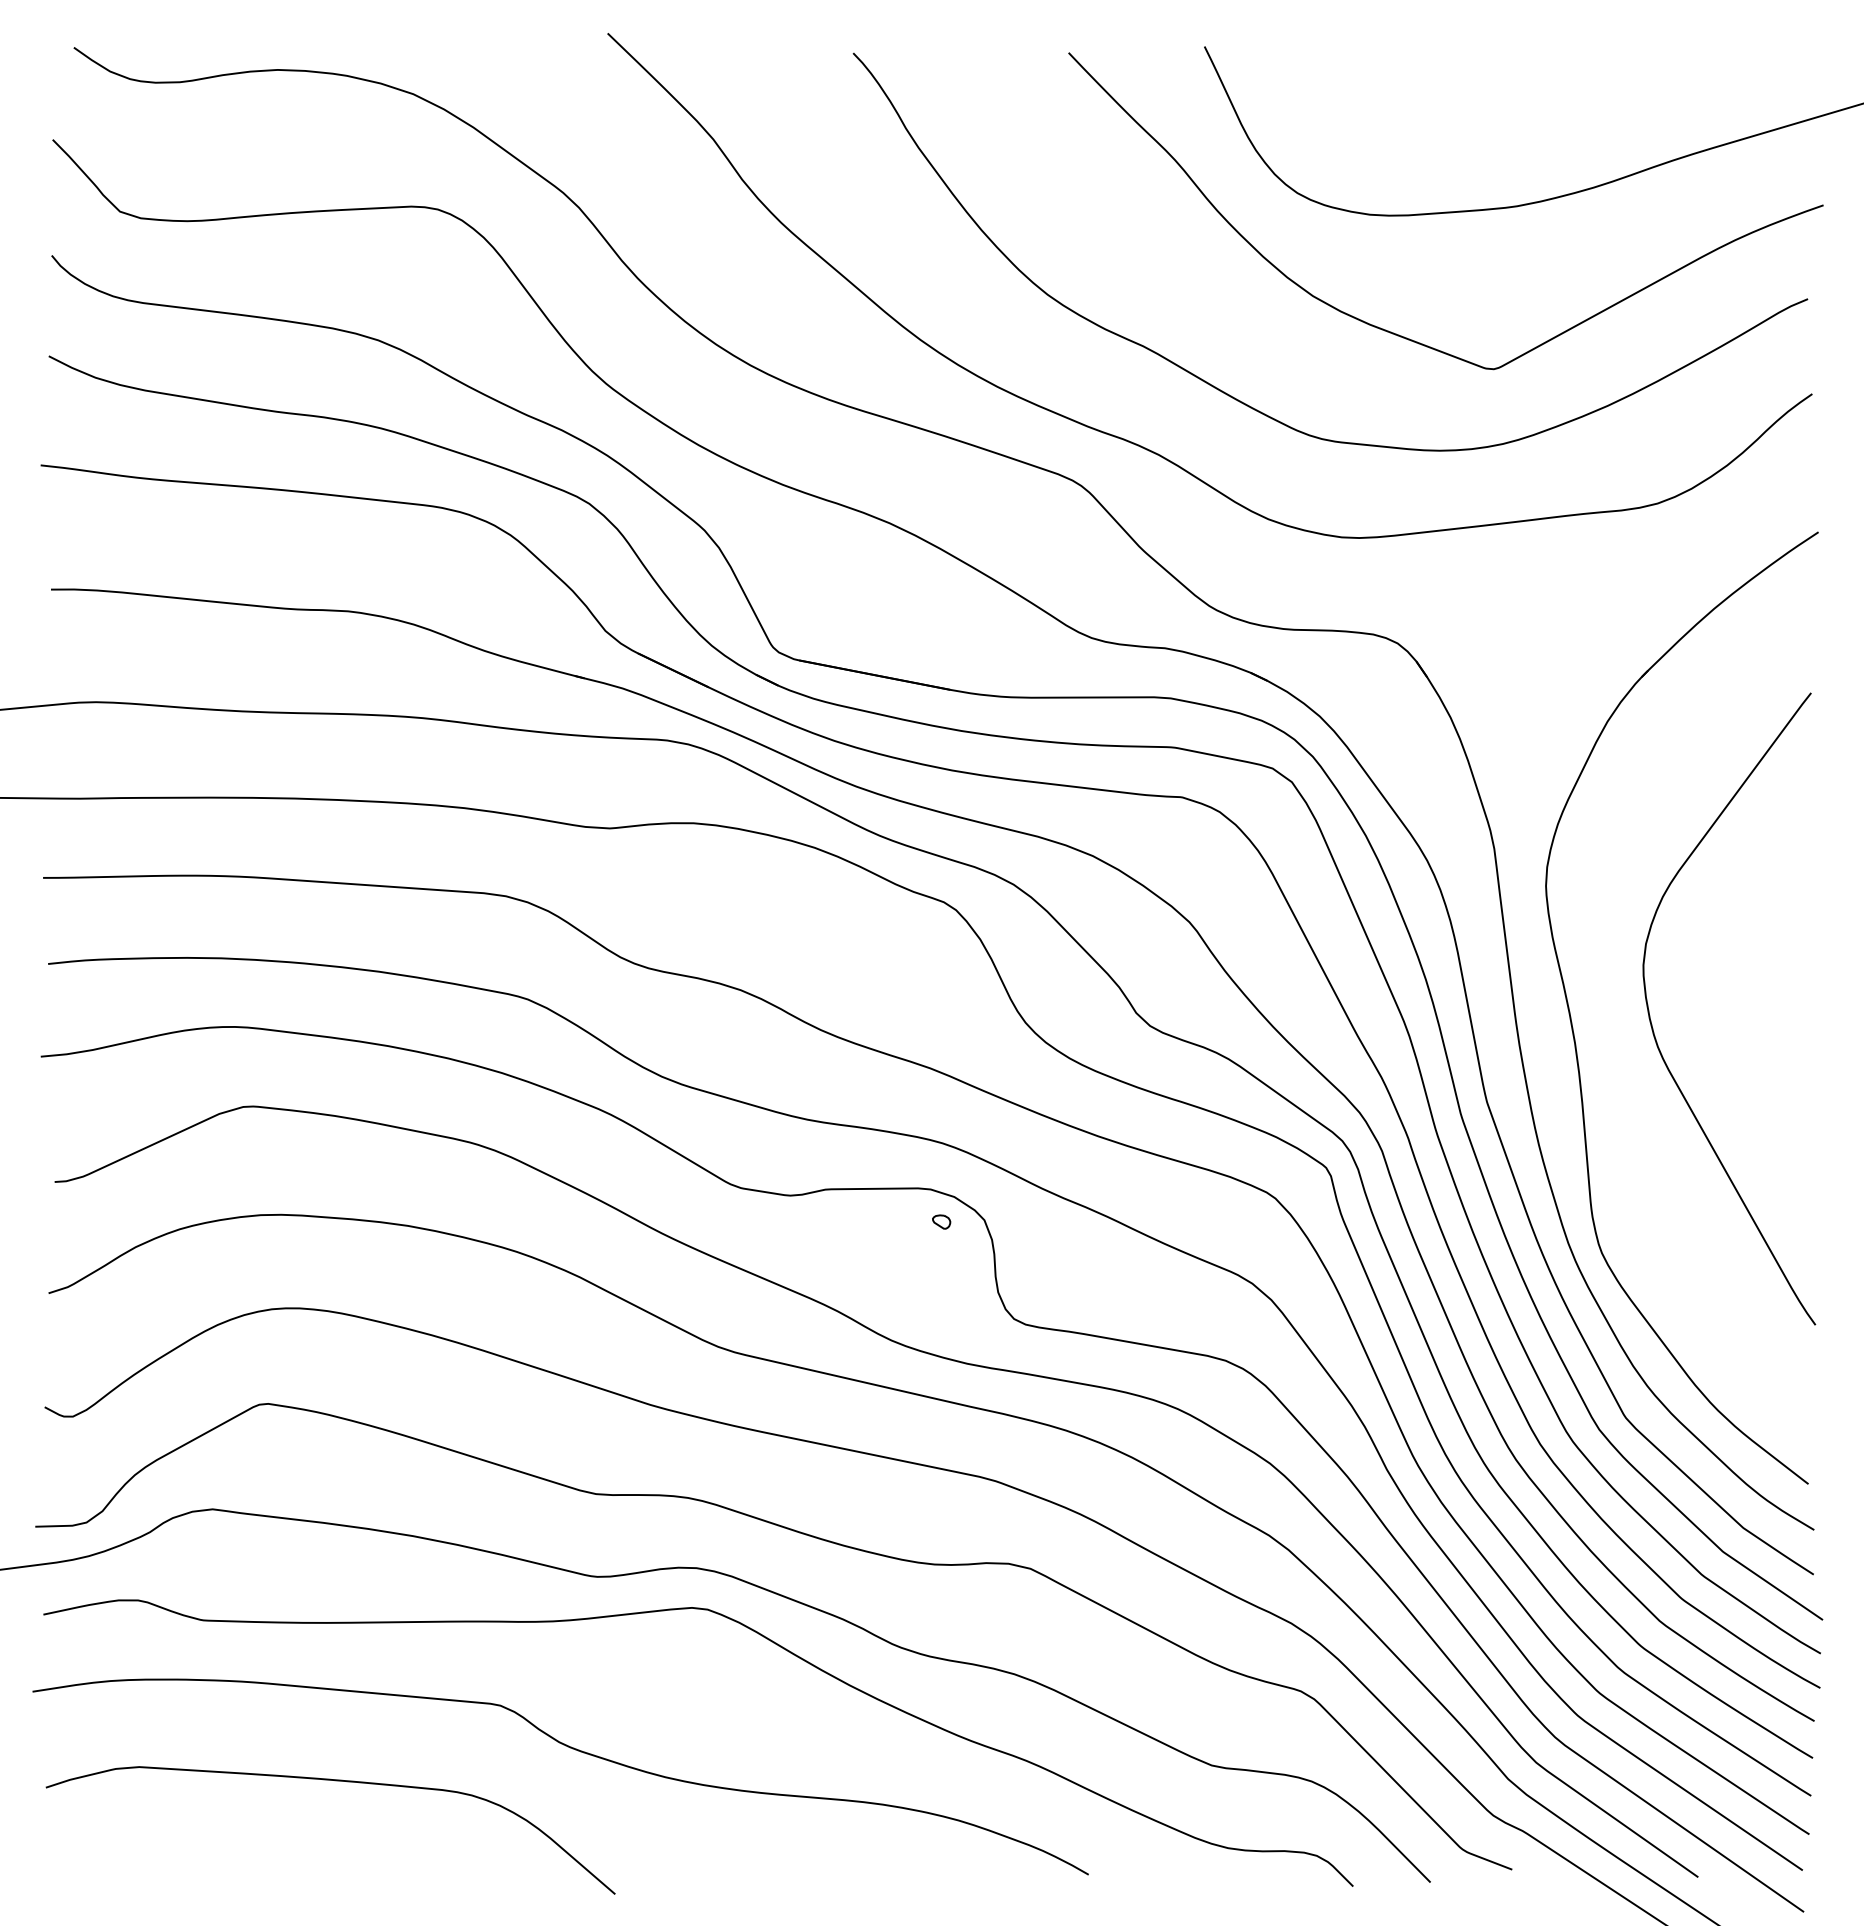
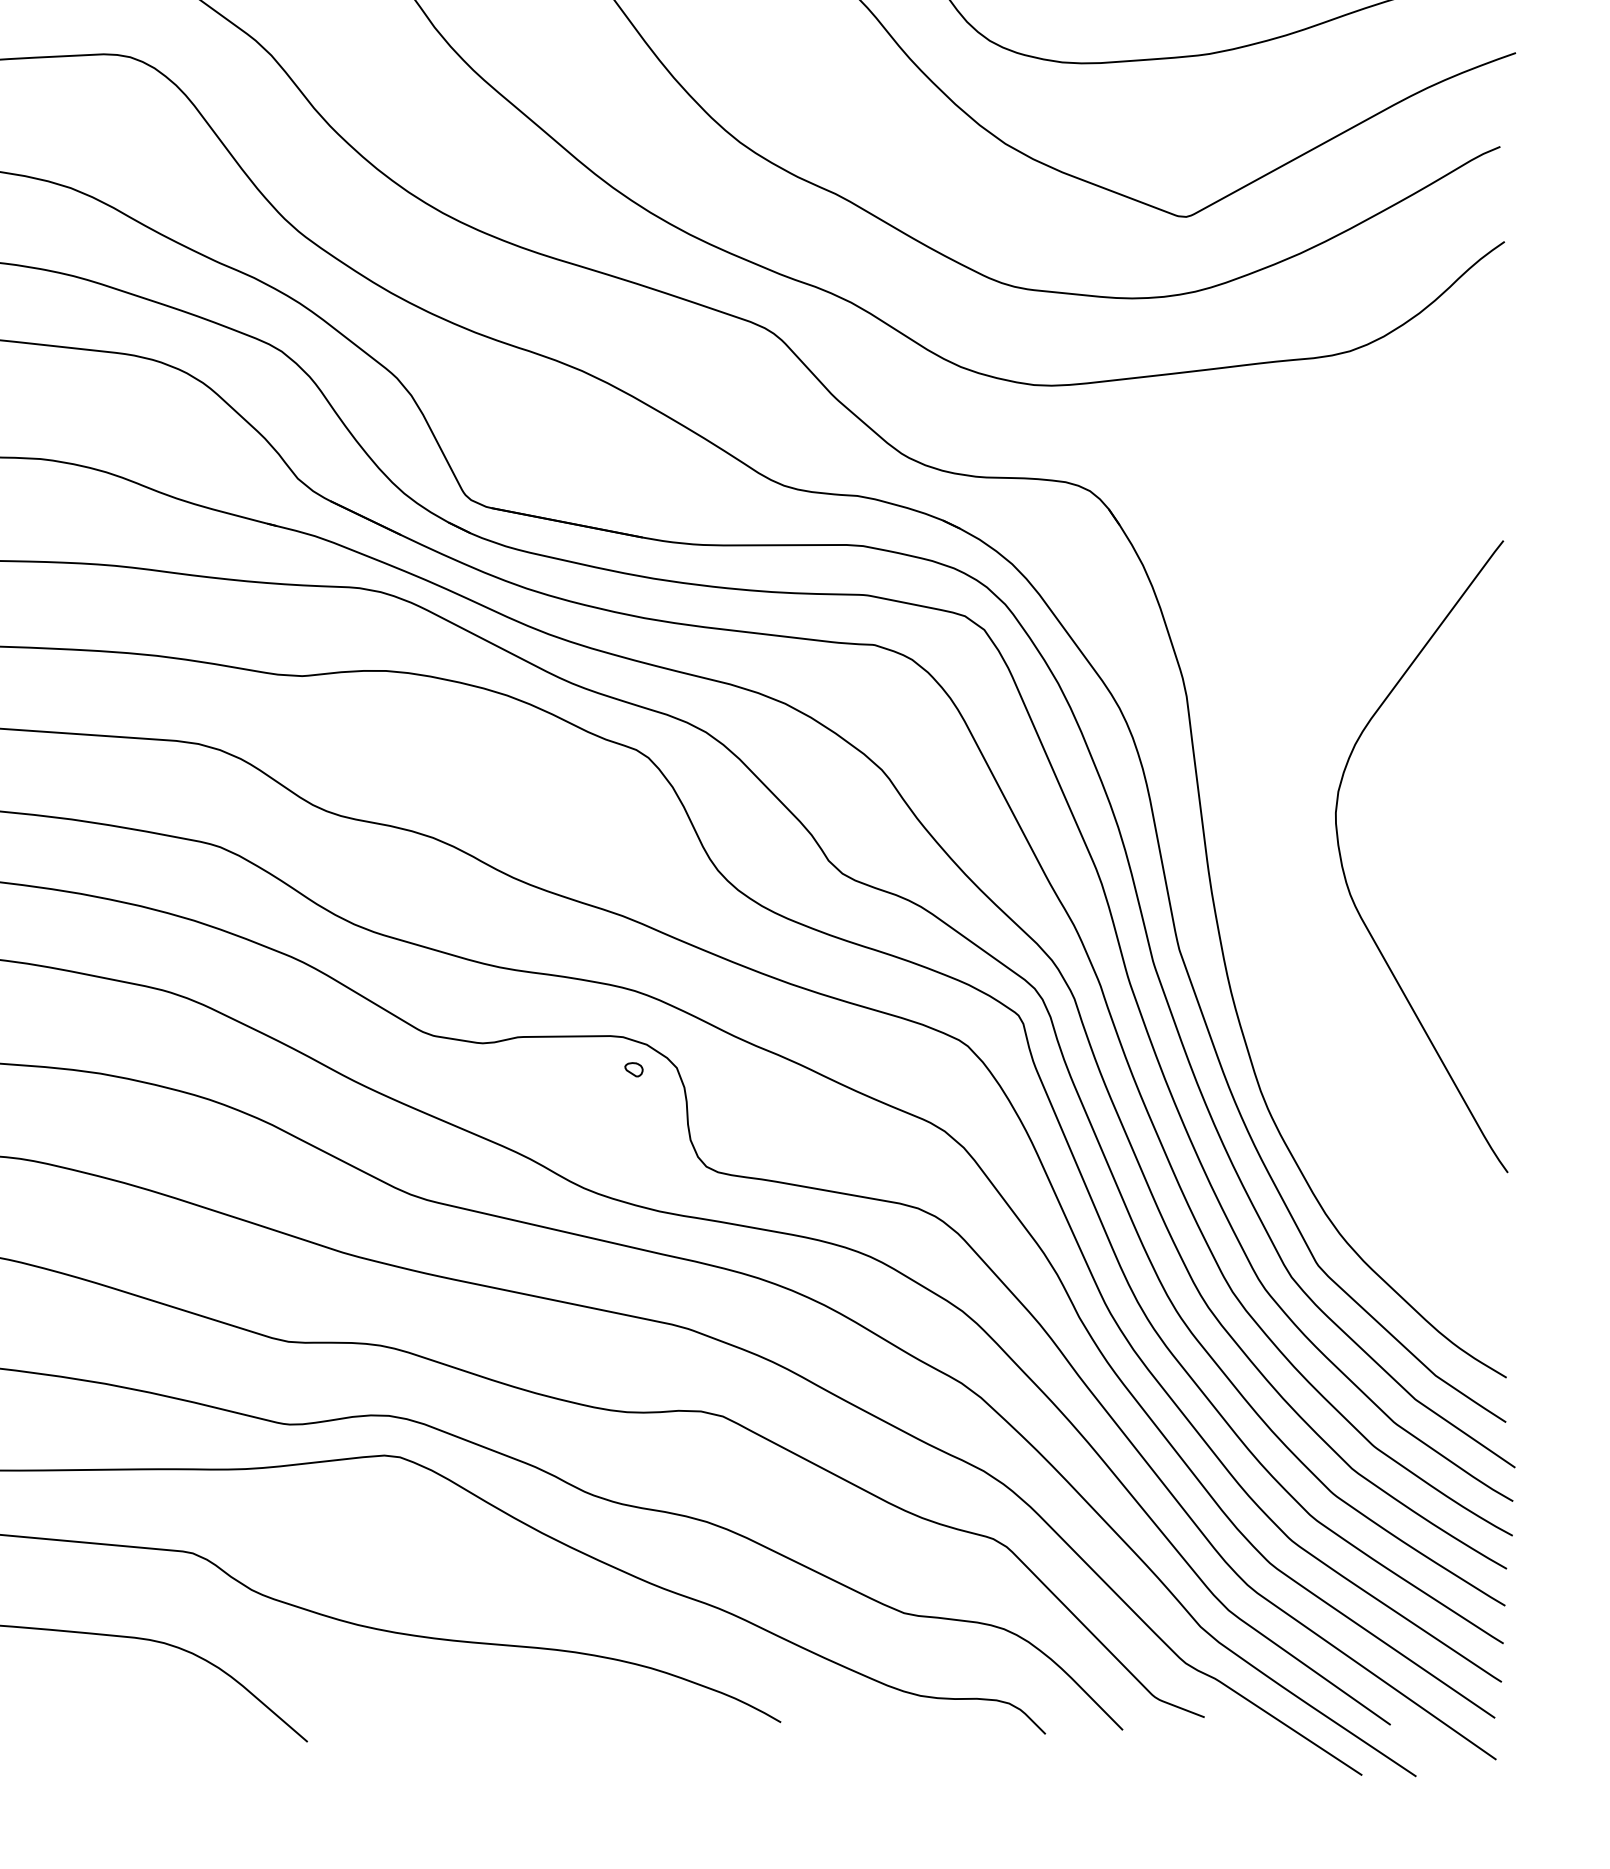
part: (1573, 1027) -> (1265, 875), removed

